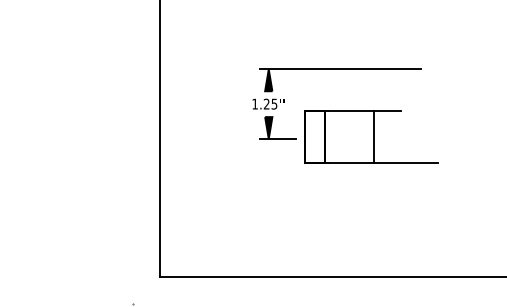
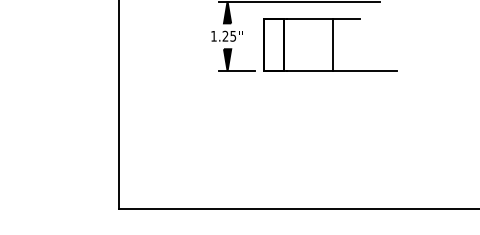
part: (371, 136) -> (330, 44), moved

